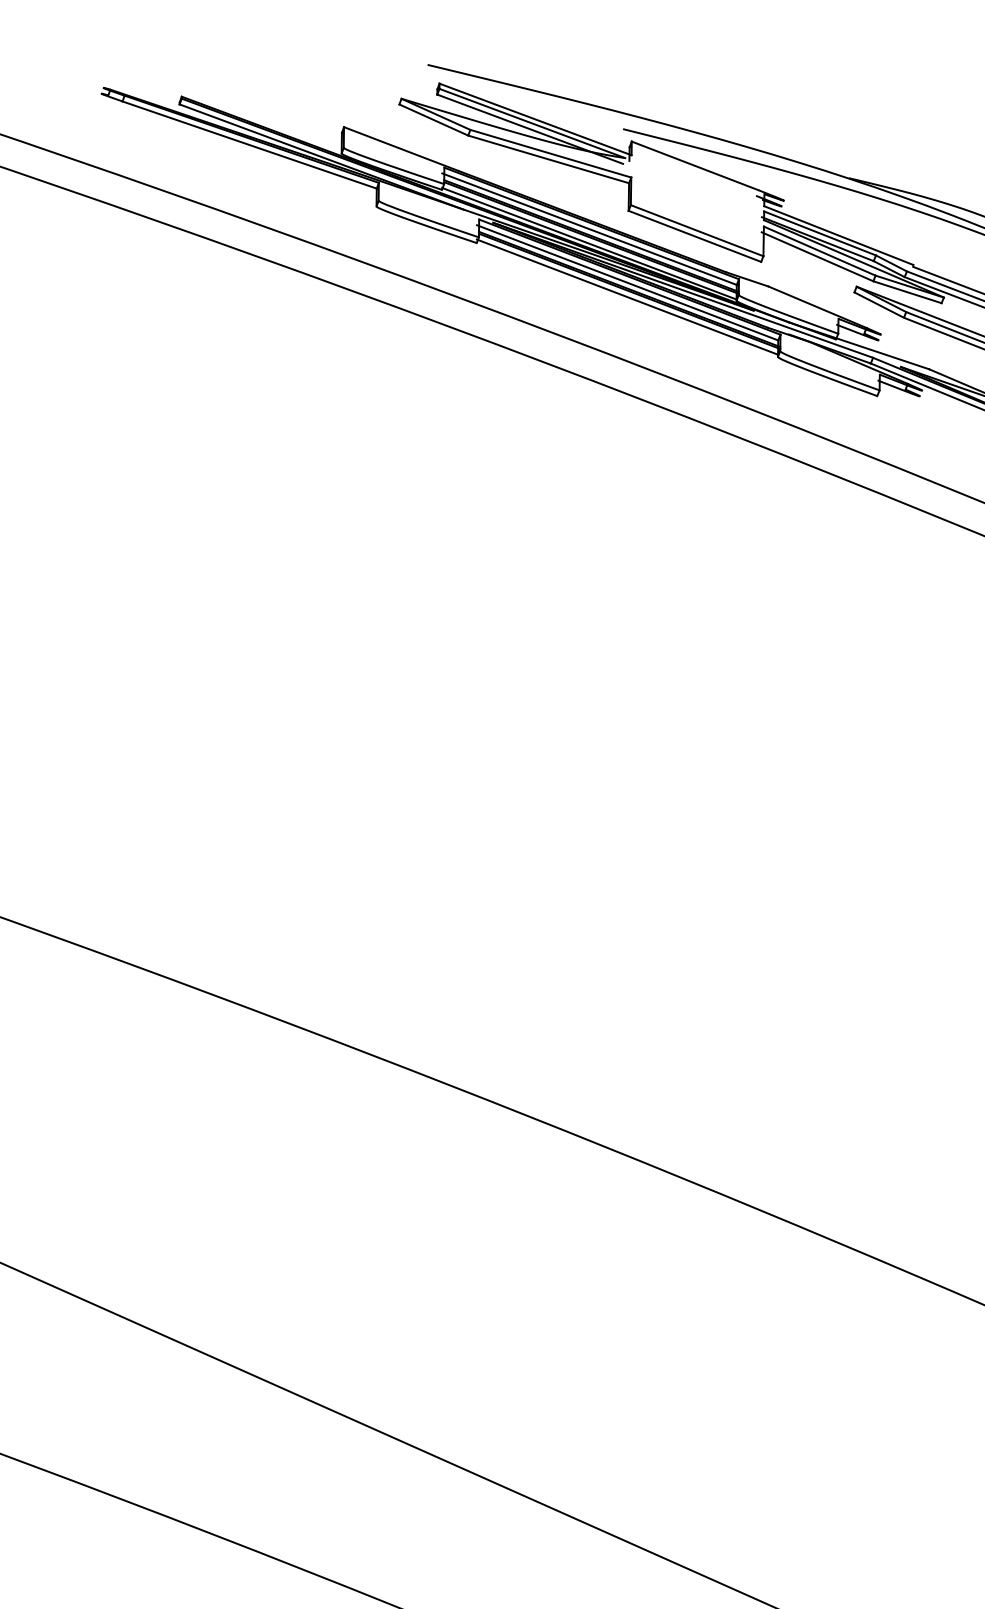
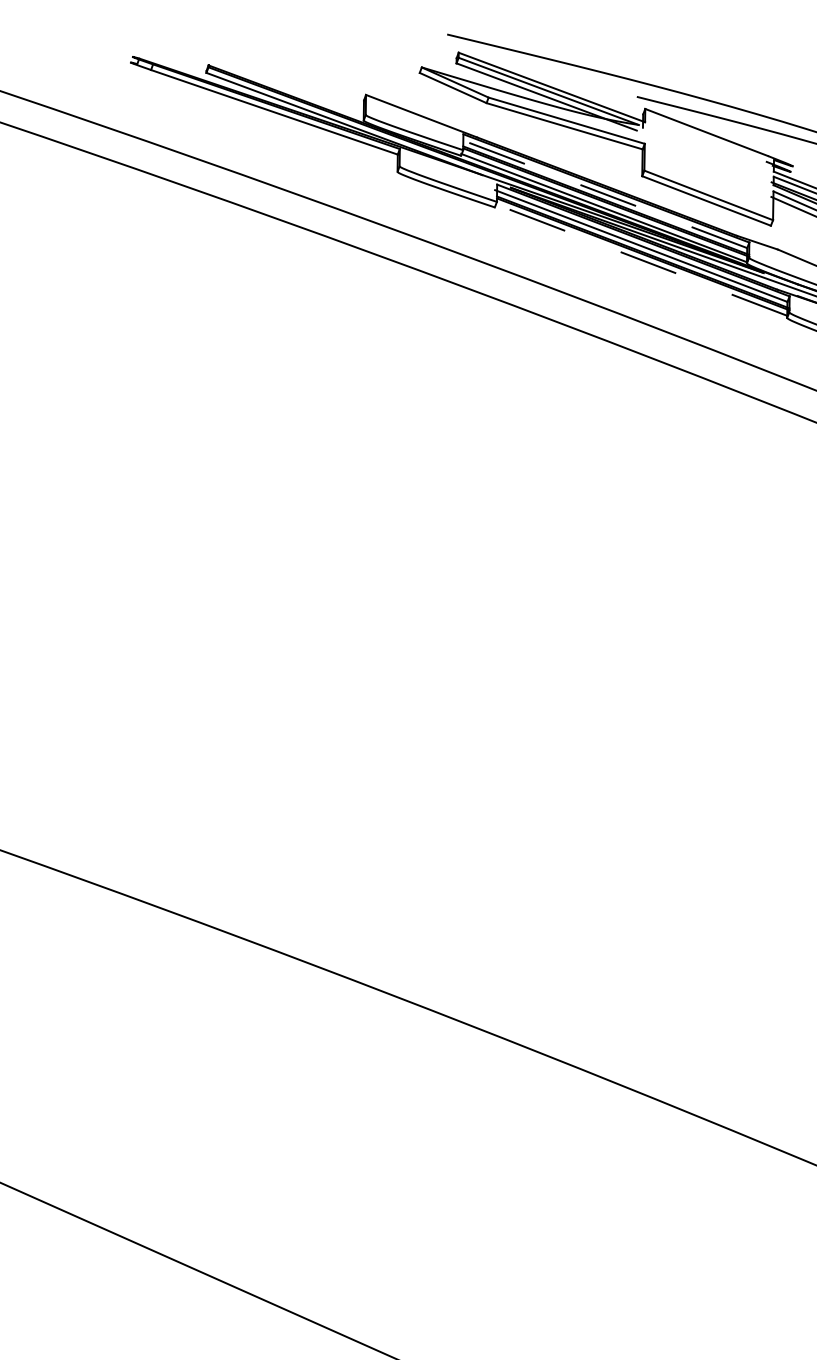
line: (589, 229) -> (604, 194), solid -> dashed
line: (626, 296) -> (640, 259), solid -> dashed

